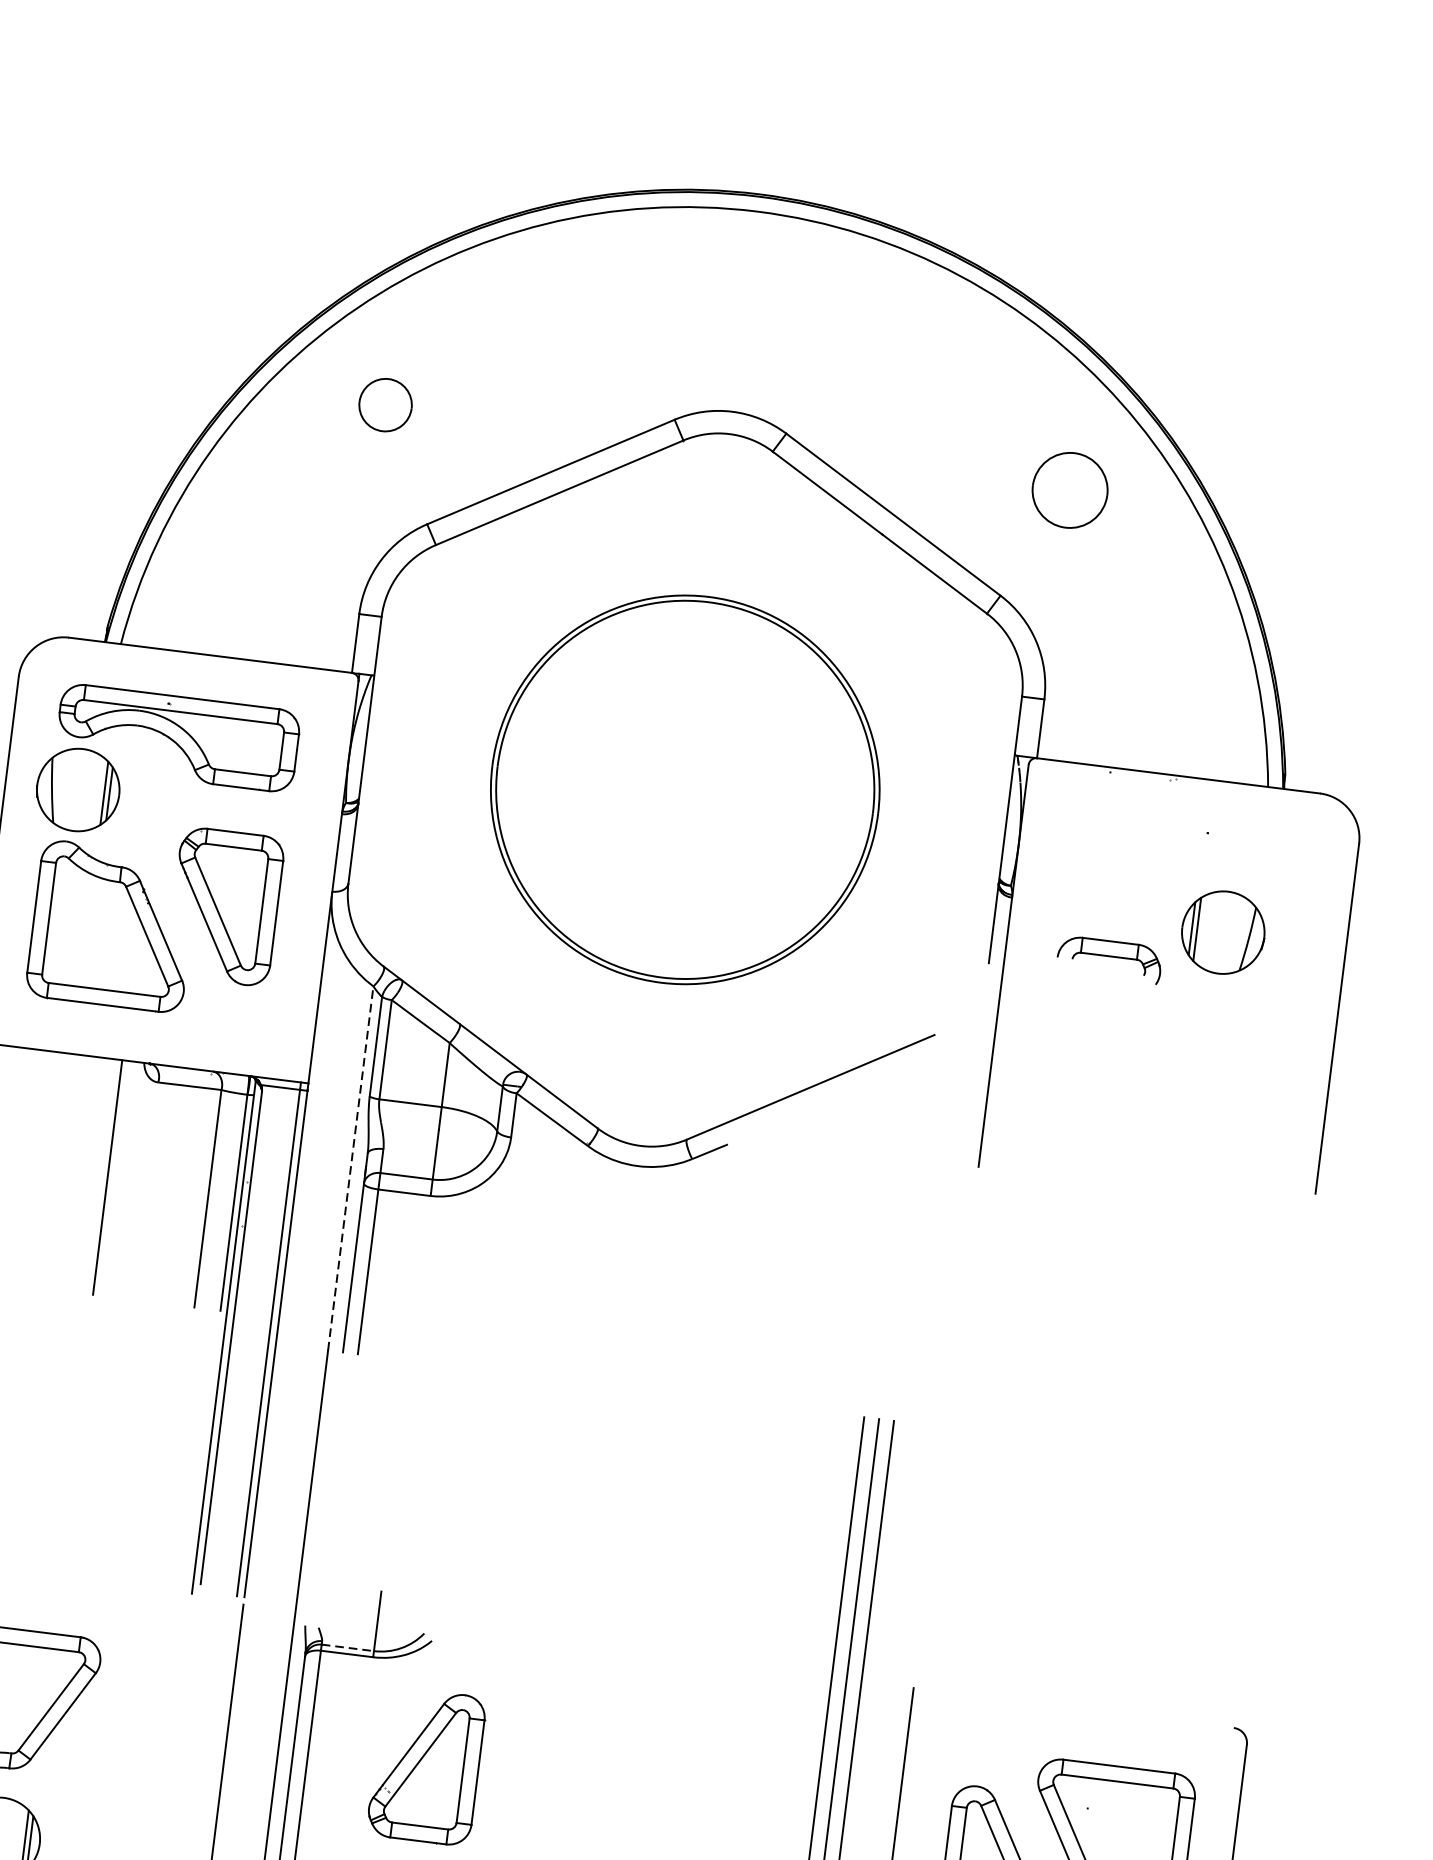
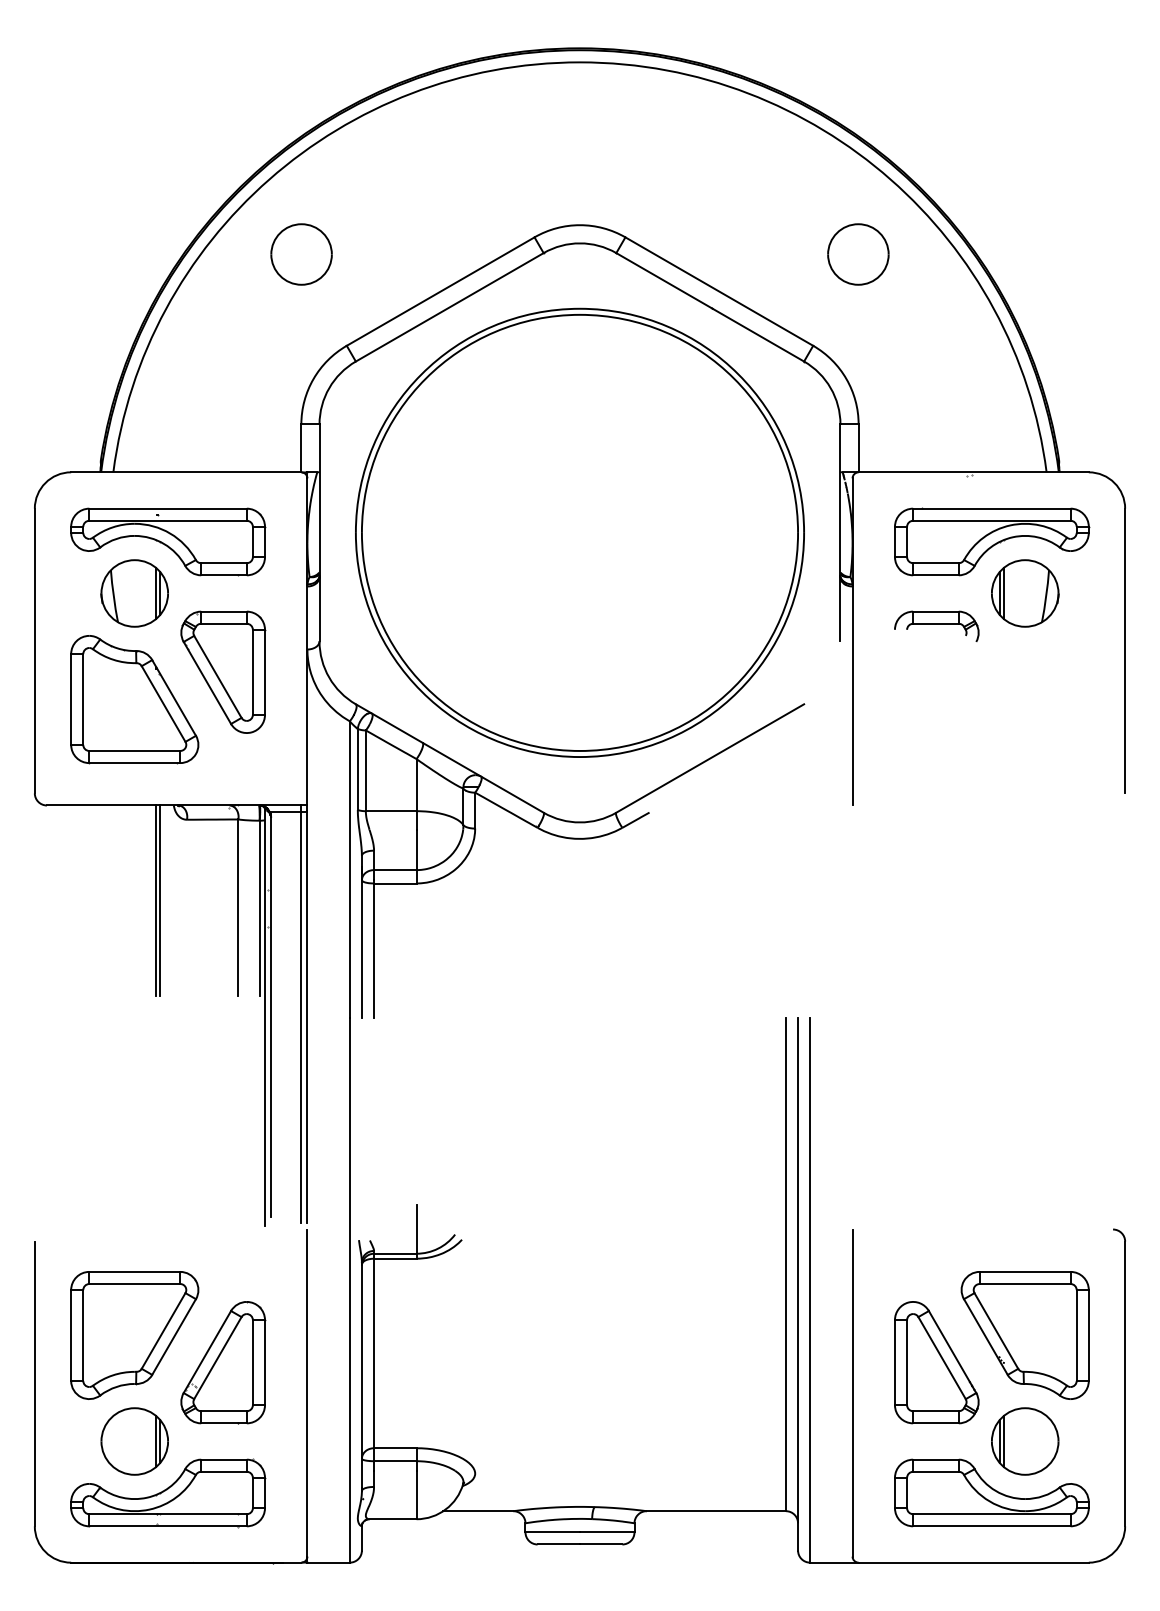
part: (385, 405) -> (301, 254), size x1.43
part: (684, 789) -> (579, 532), size x1.43
part: (77, 790) -> (134, 593), moved
part: (1191, 863) -> (992, 541), added
line: (350, 1167) -> (349, 868), dashed -> solid
line: (113, 1177) -> (160, 900), added
line: (348, 1647) -> (395, 1253), dashed -> solid
part: (426, 1766) -> (223, 1362), moved

